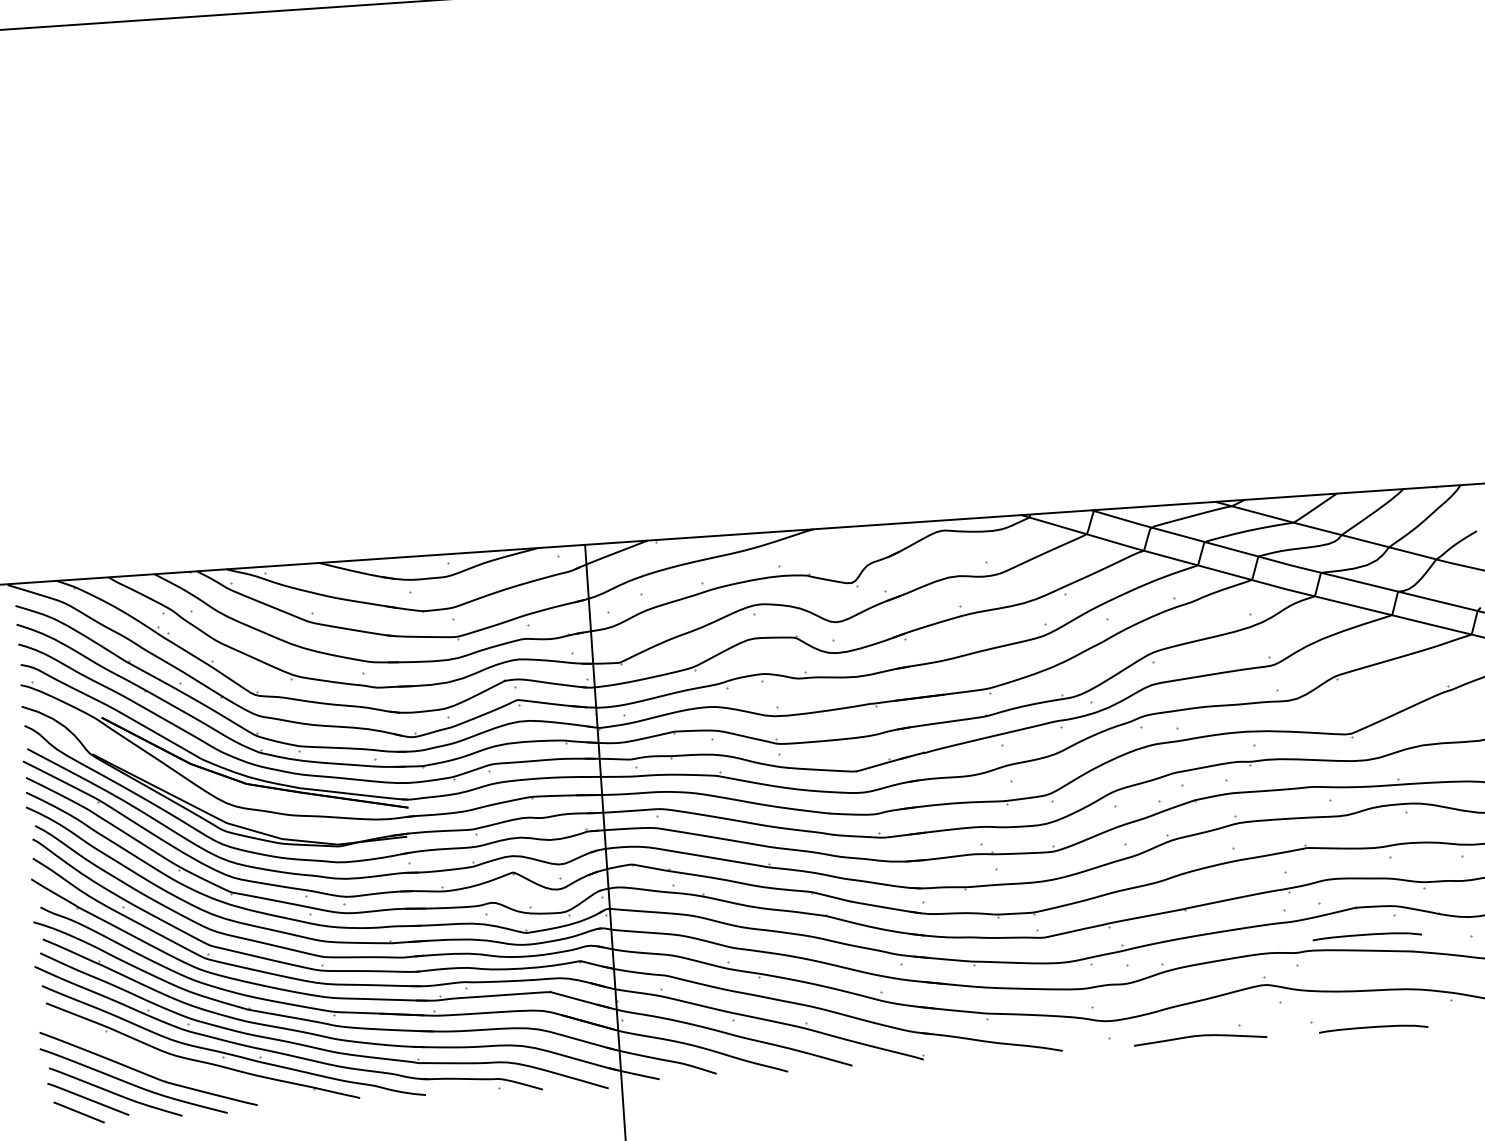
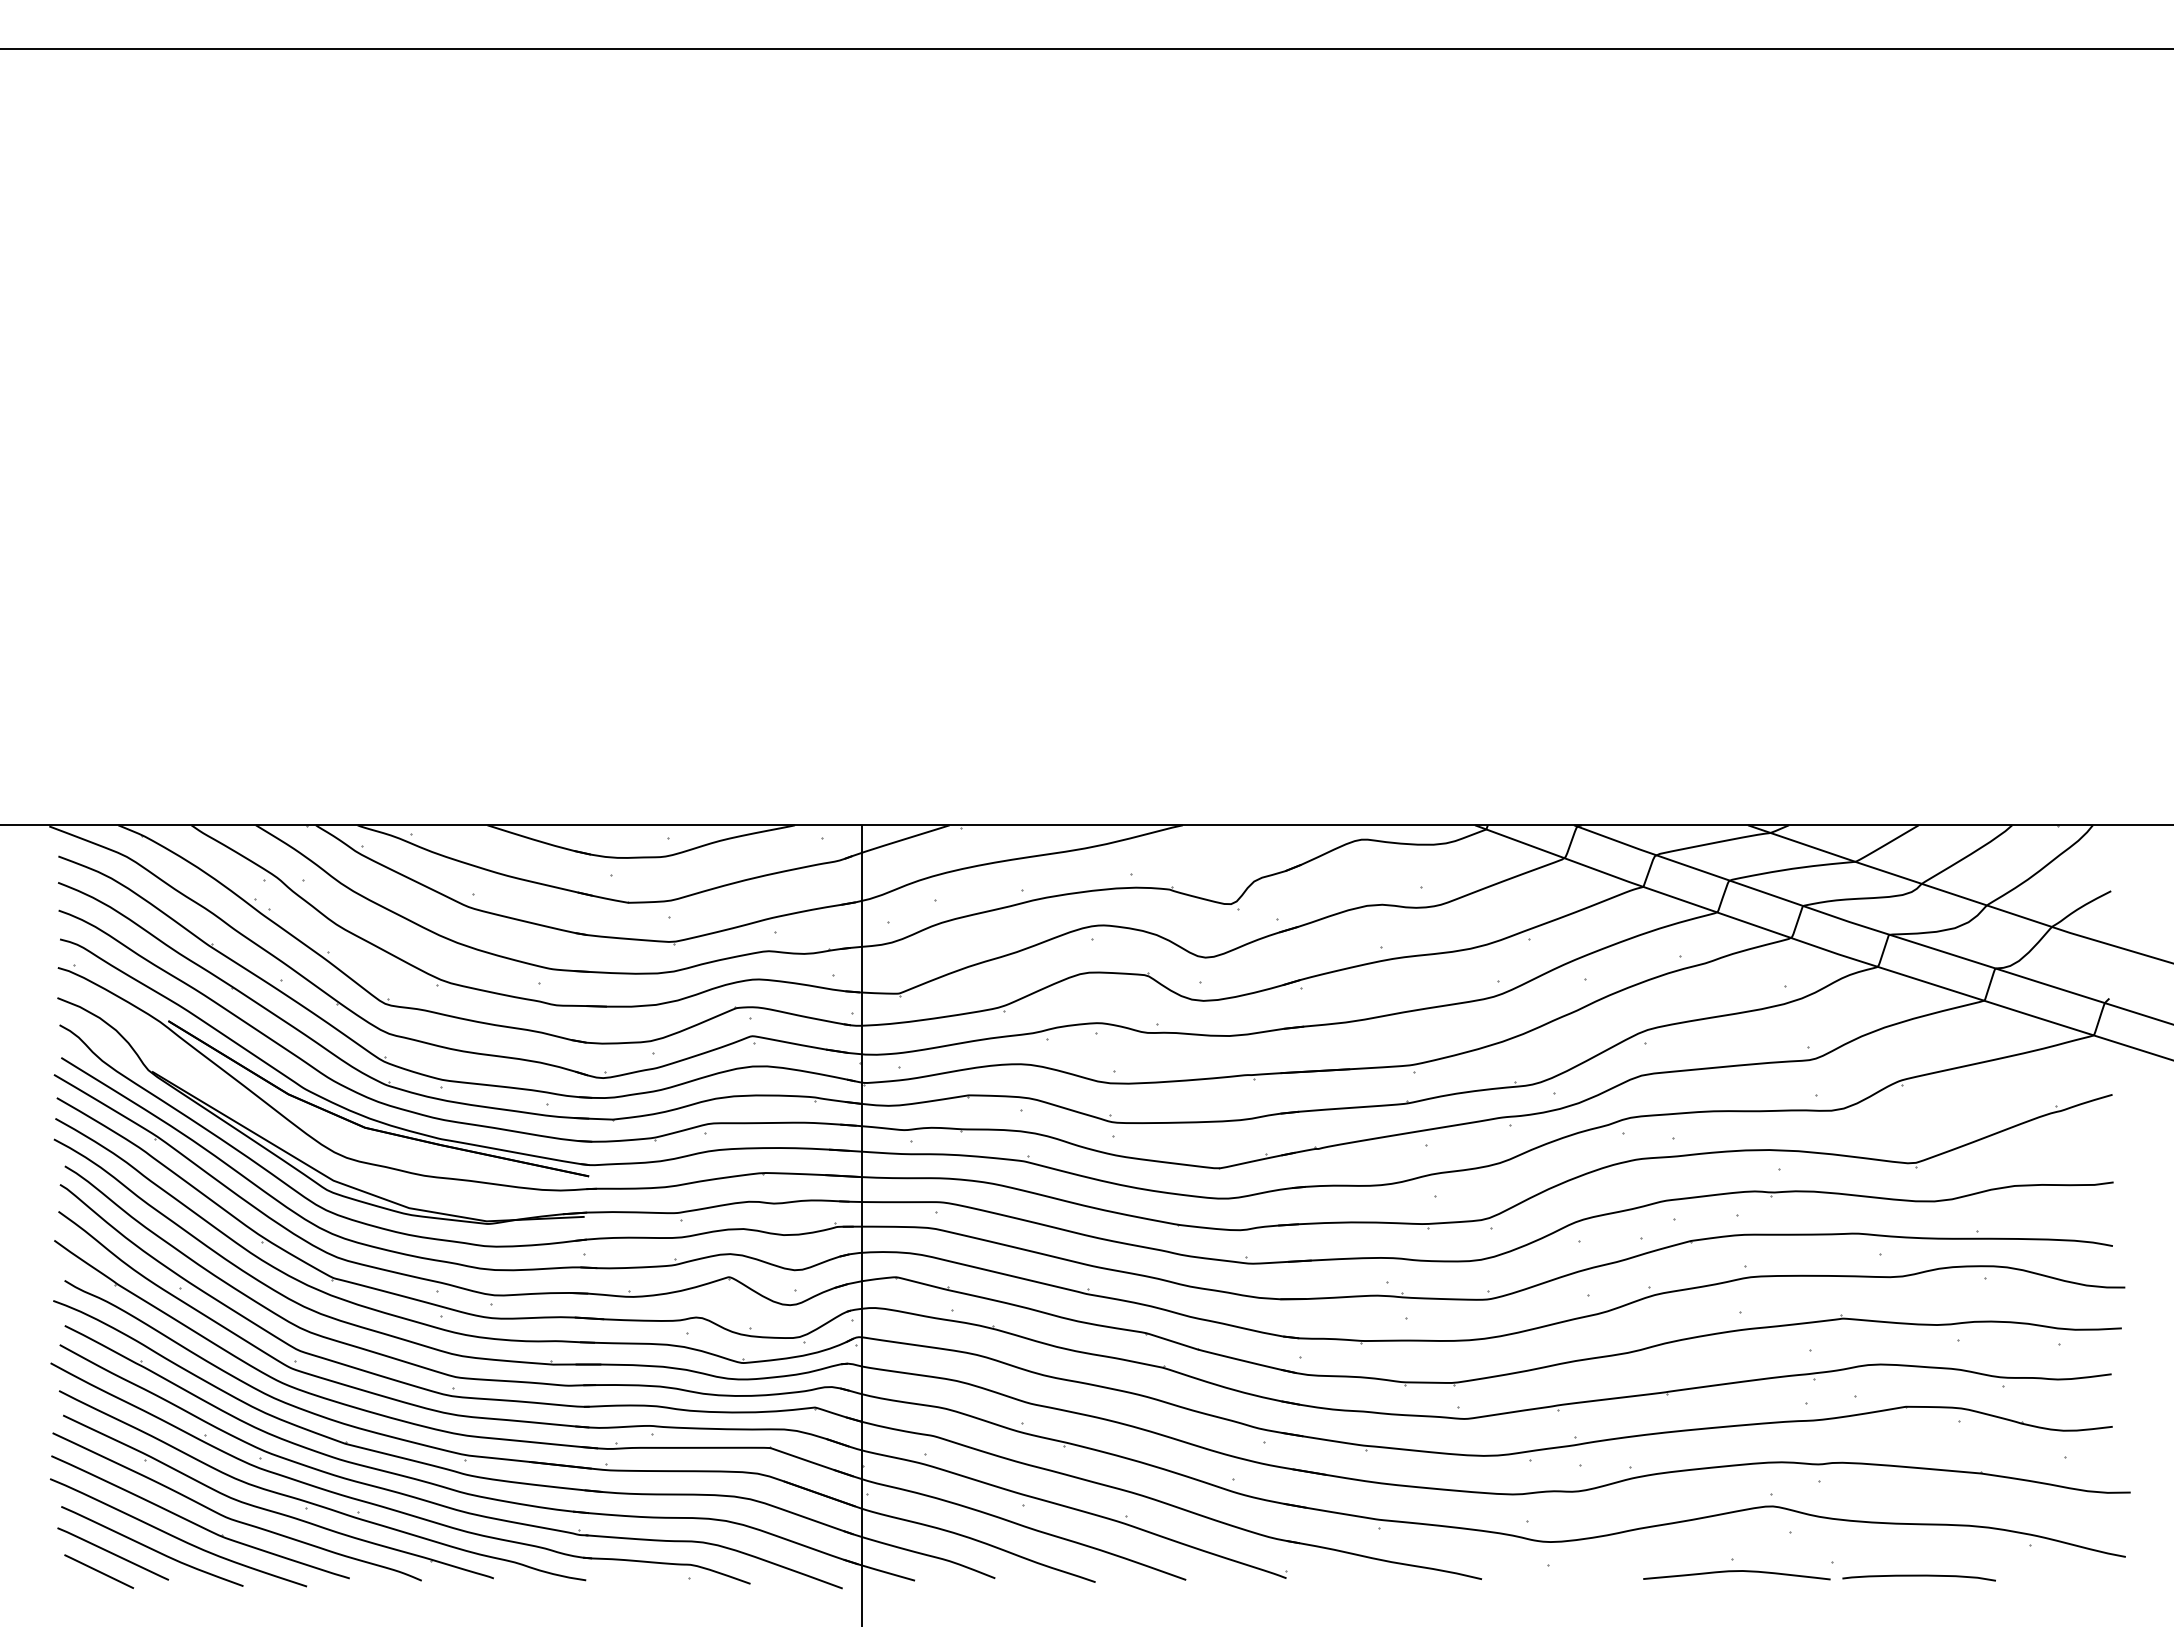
curve: (1366, 935) -> (1918, 1446), removed
curve: (1200, 1035) -> (1736, 1571), moved
curve: (171, 1068) -> (232, 1518), added

